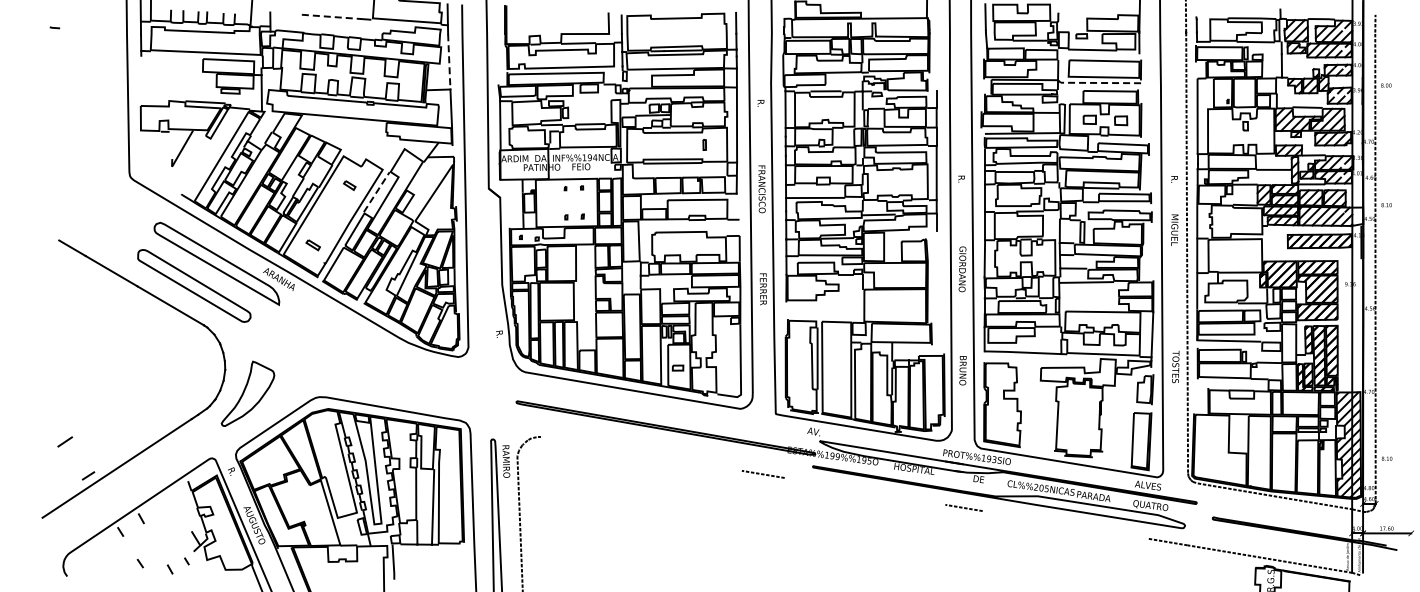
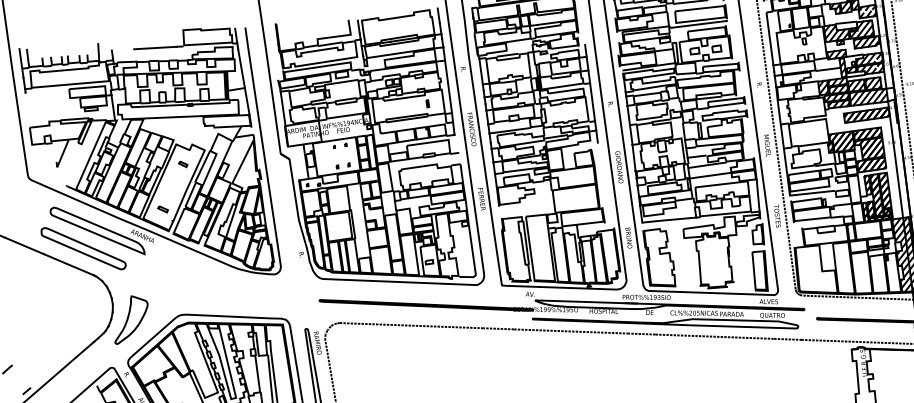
line: (332, 16) -> (155, 47), dashed -> solid
line: (449, 61) -> (241, 68), dashed -> solid
line: (1099, 82) -> (698, 24), dashed -> solid
line: (586, 98) -> (340, 81), added
line: (376, 192) -> (202, 166), dashed -> solid
text: (1174, 229) -> (767, 145), moved
line: (1089, 297) -> (710, 175), added
line: (577, 300) -> (352, 224), added
line: (641, 453) -> (411, 325), added
line: (864, 491) -> (571, 331), added
line: (1065, 524) -> (714, 336), added

